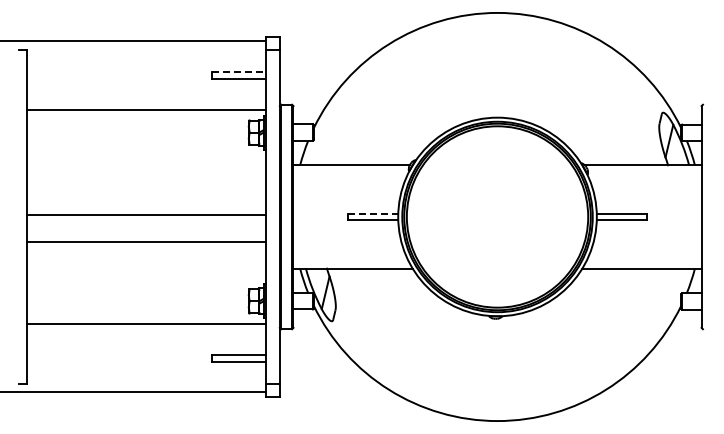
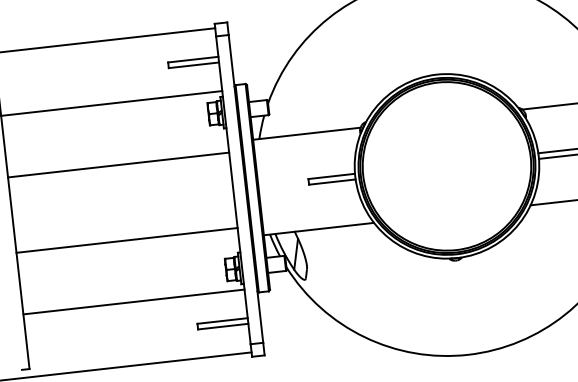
line: (239, 72) -> (193, 59), dashed -> solid
line: (373, 213) -> (332, 176), dashed -> solid
line: (146, 215) -> (118, 165), moved
line: (146, 241) -> (127, 240), moved

